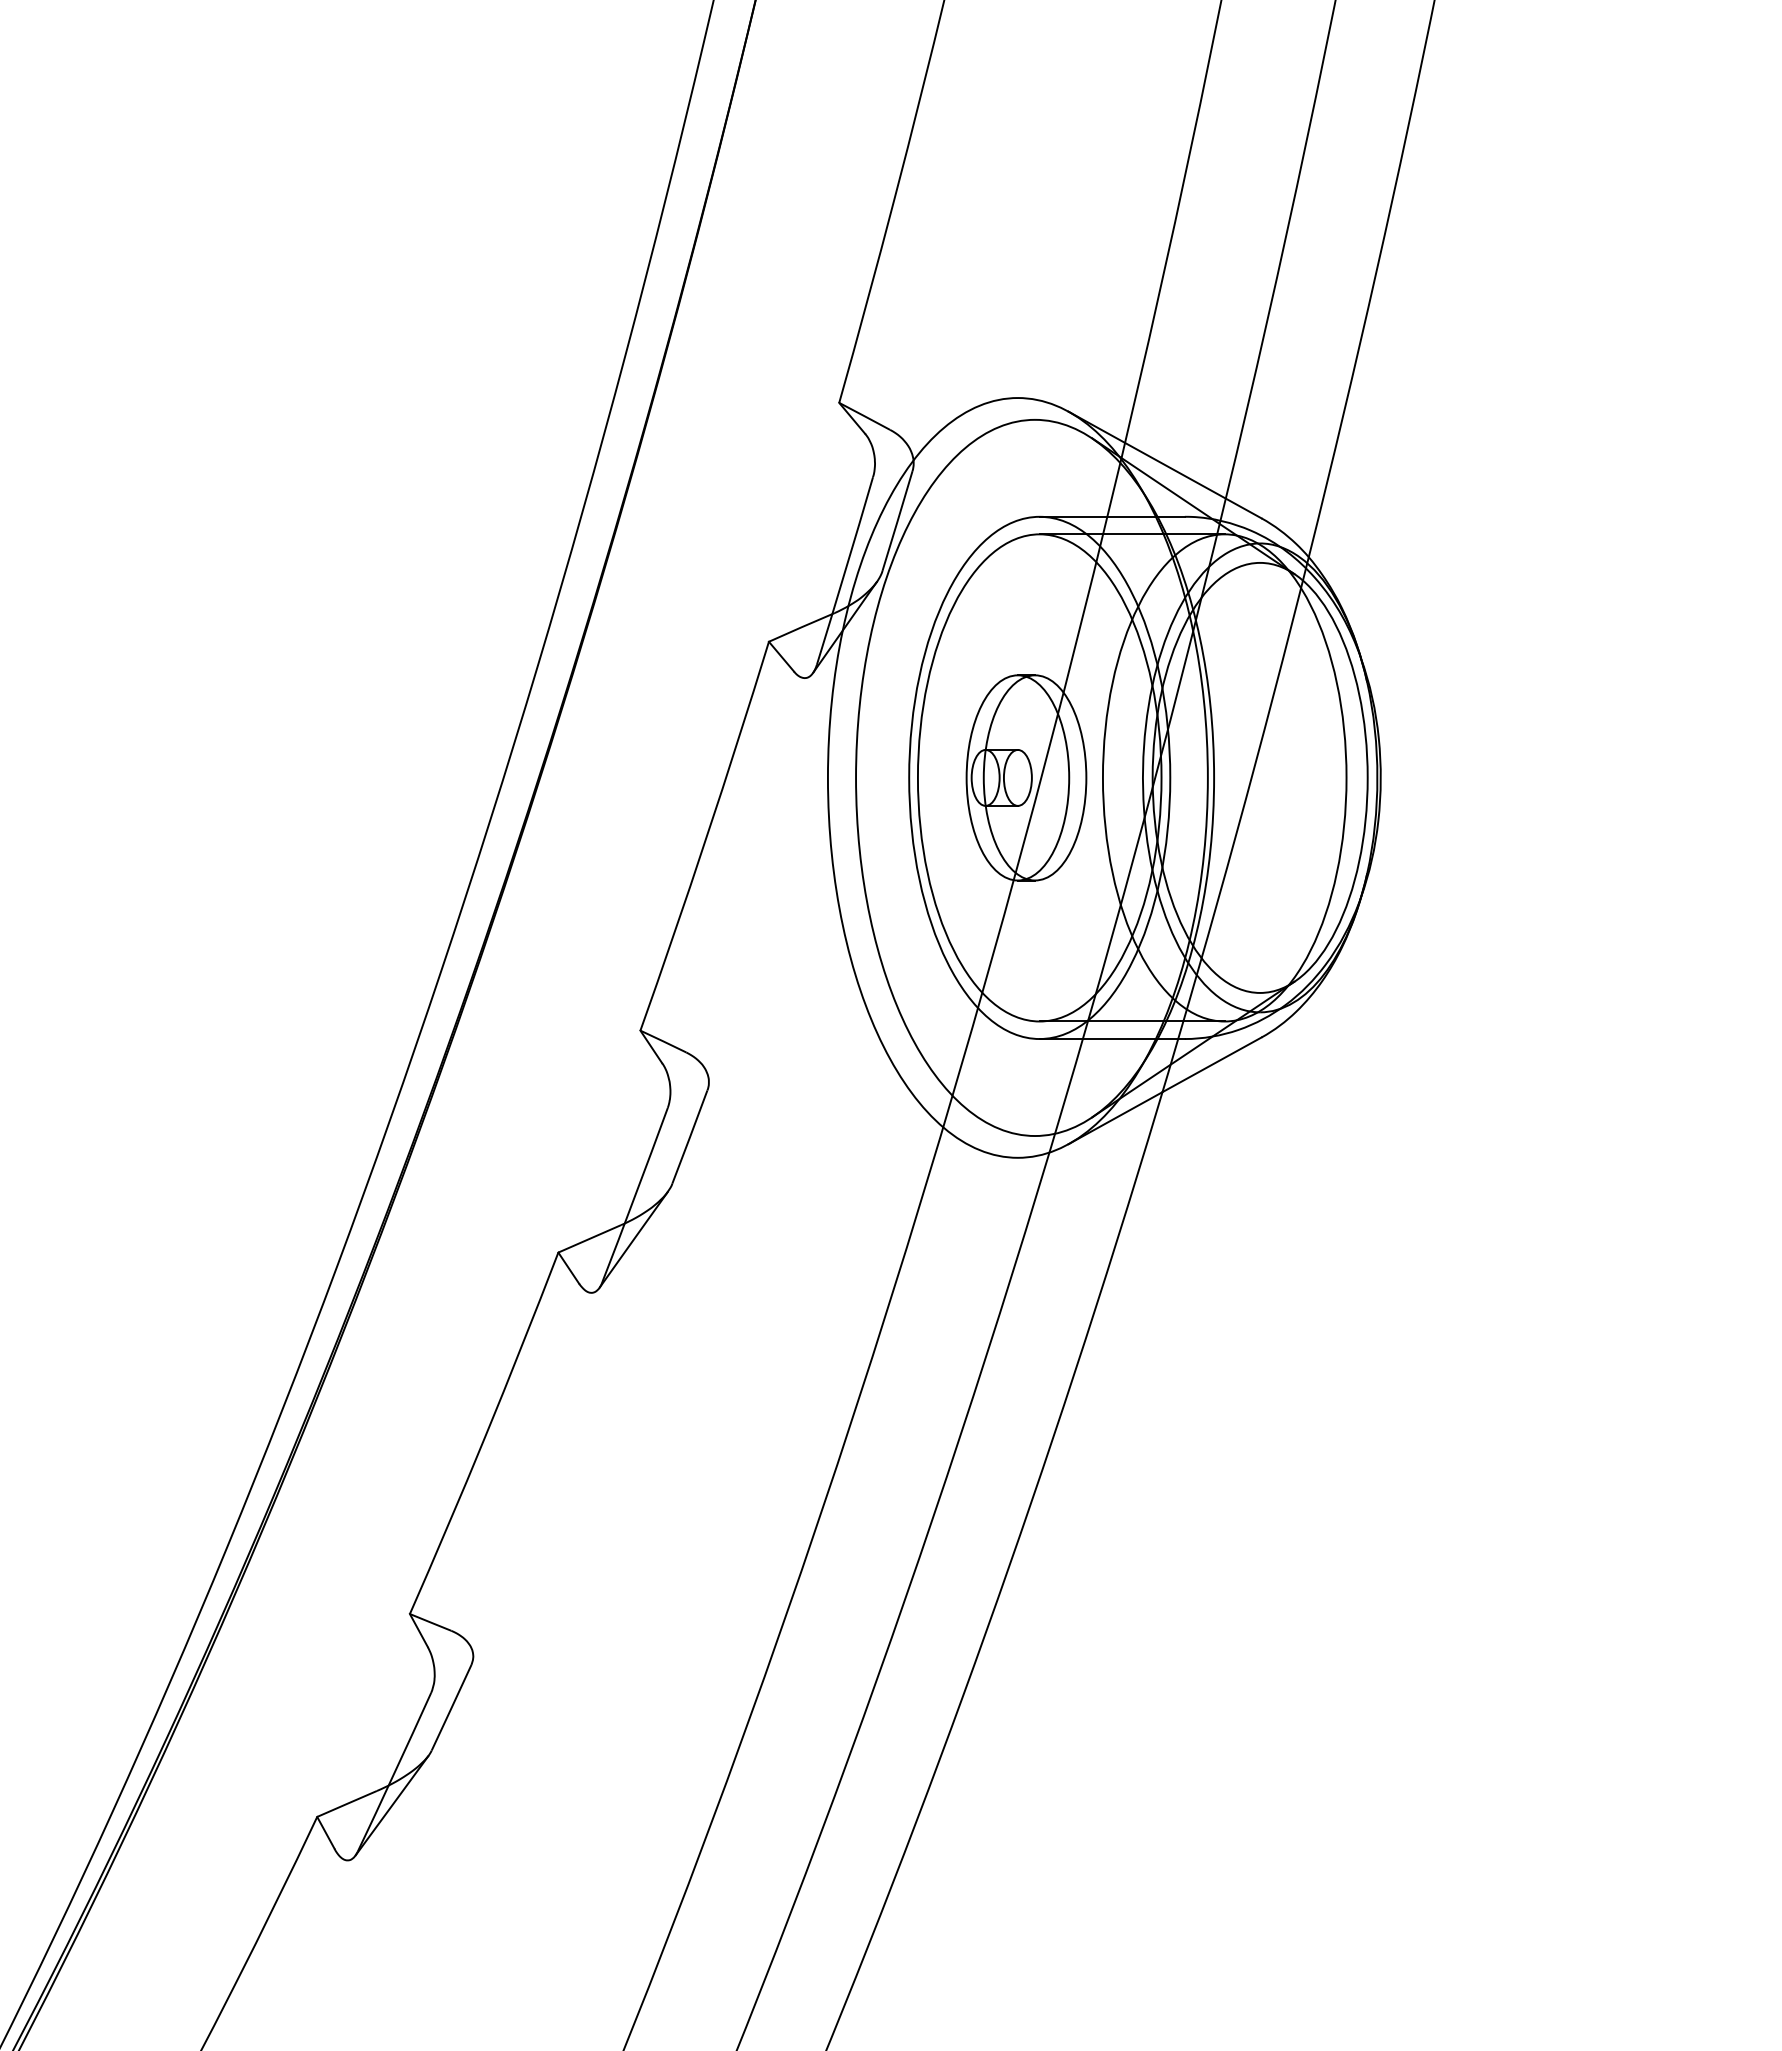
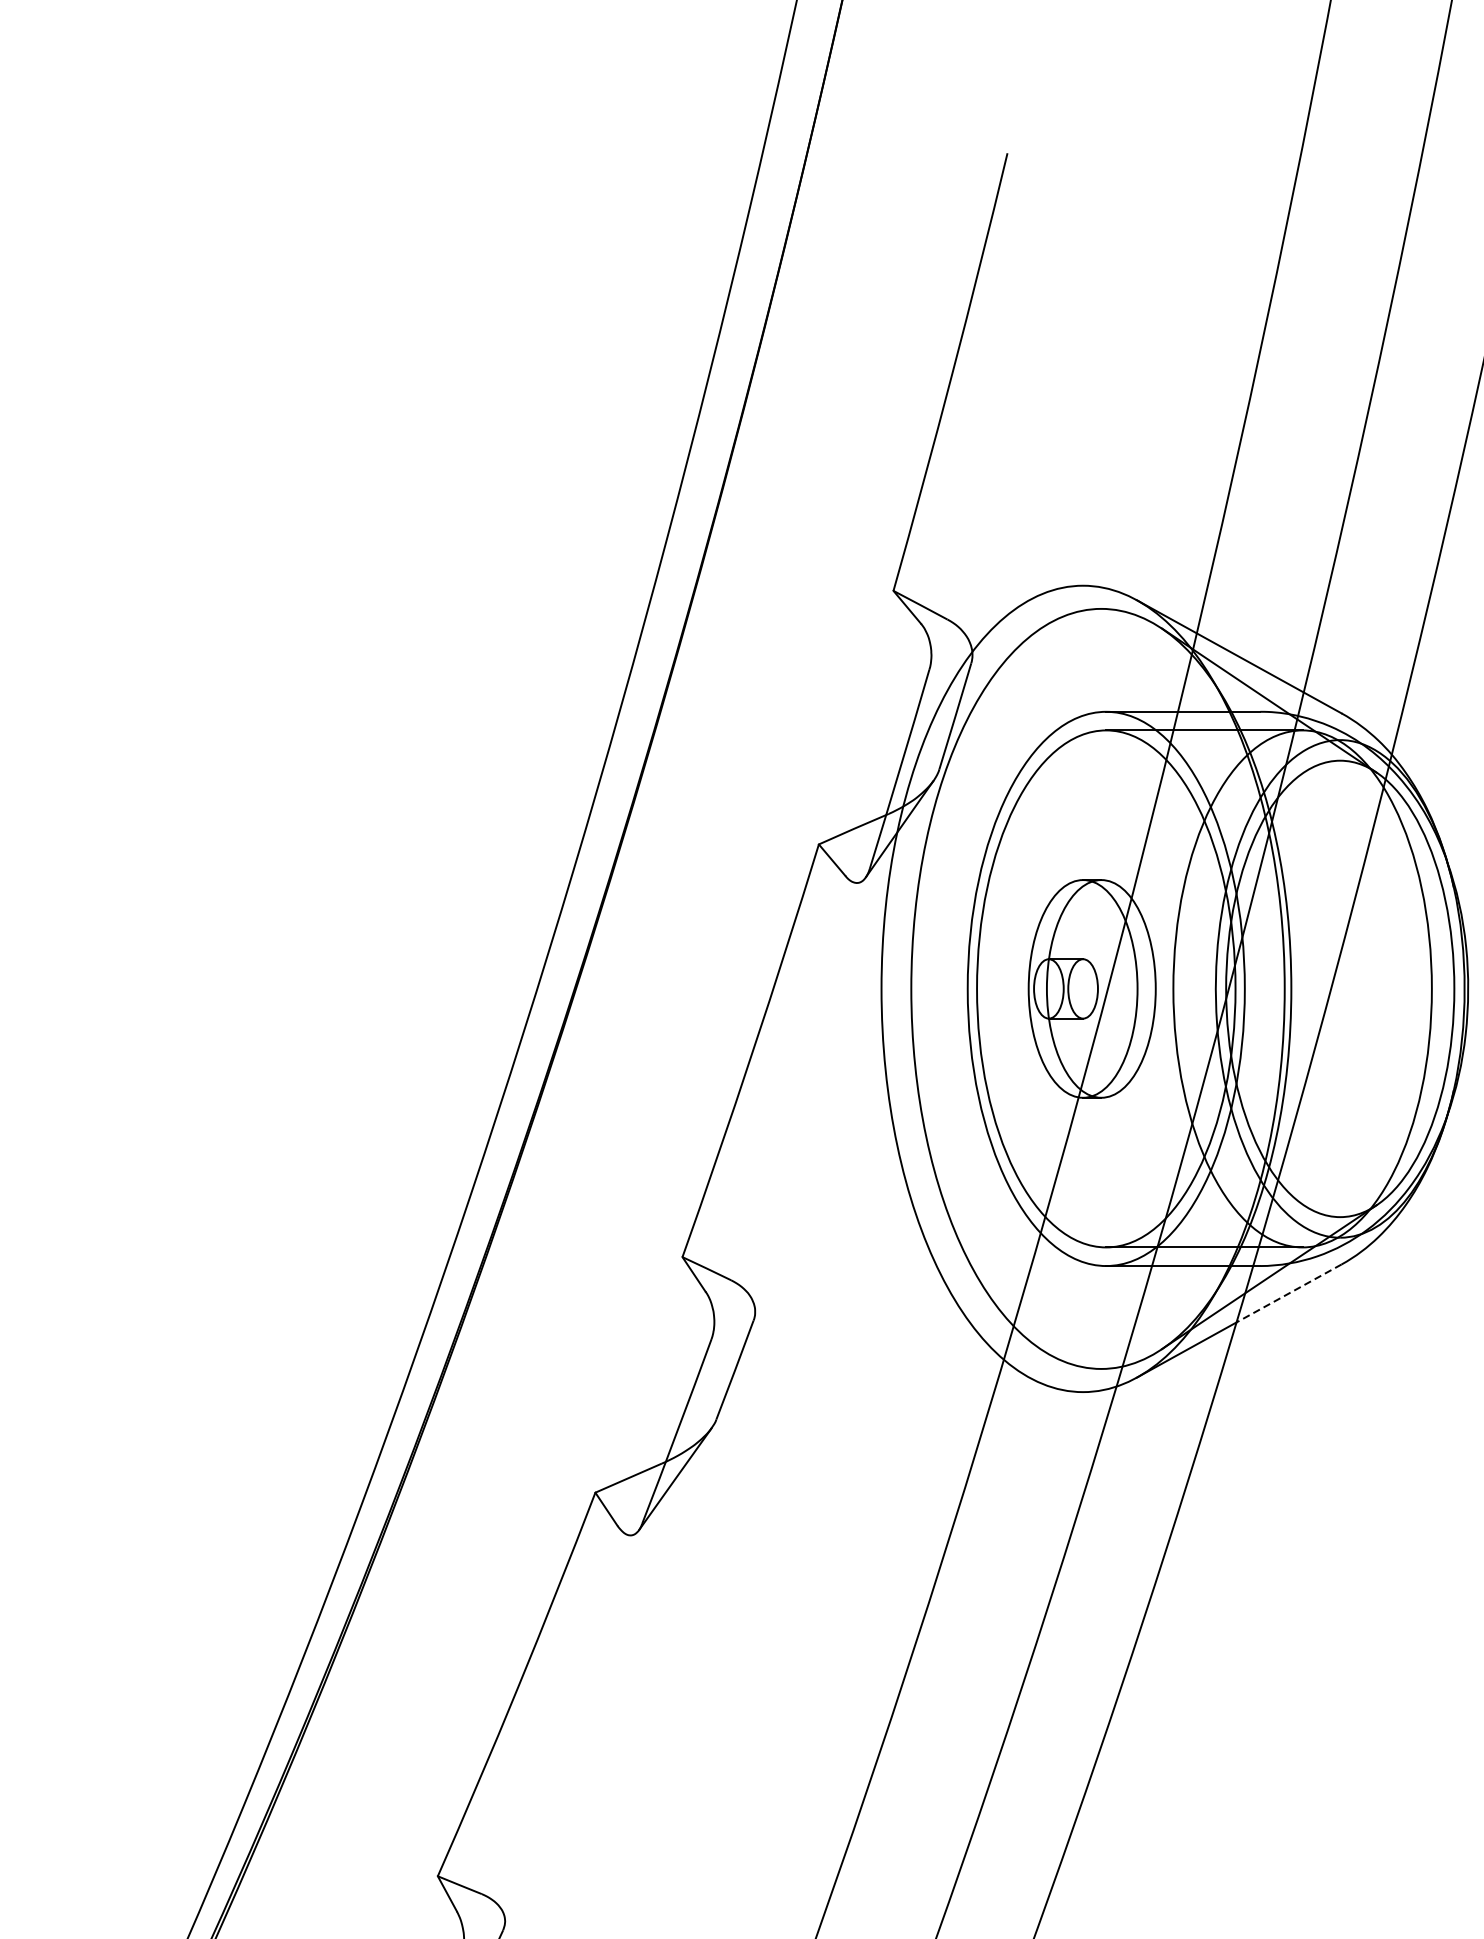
line: (1211, 1064) -> (1288, 1293), solid -> dashed

